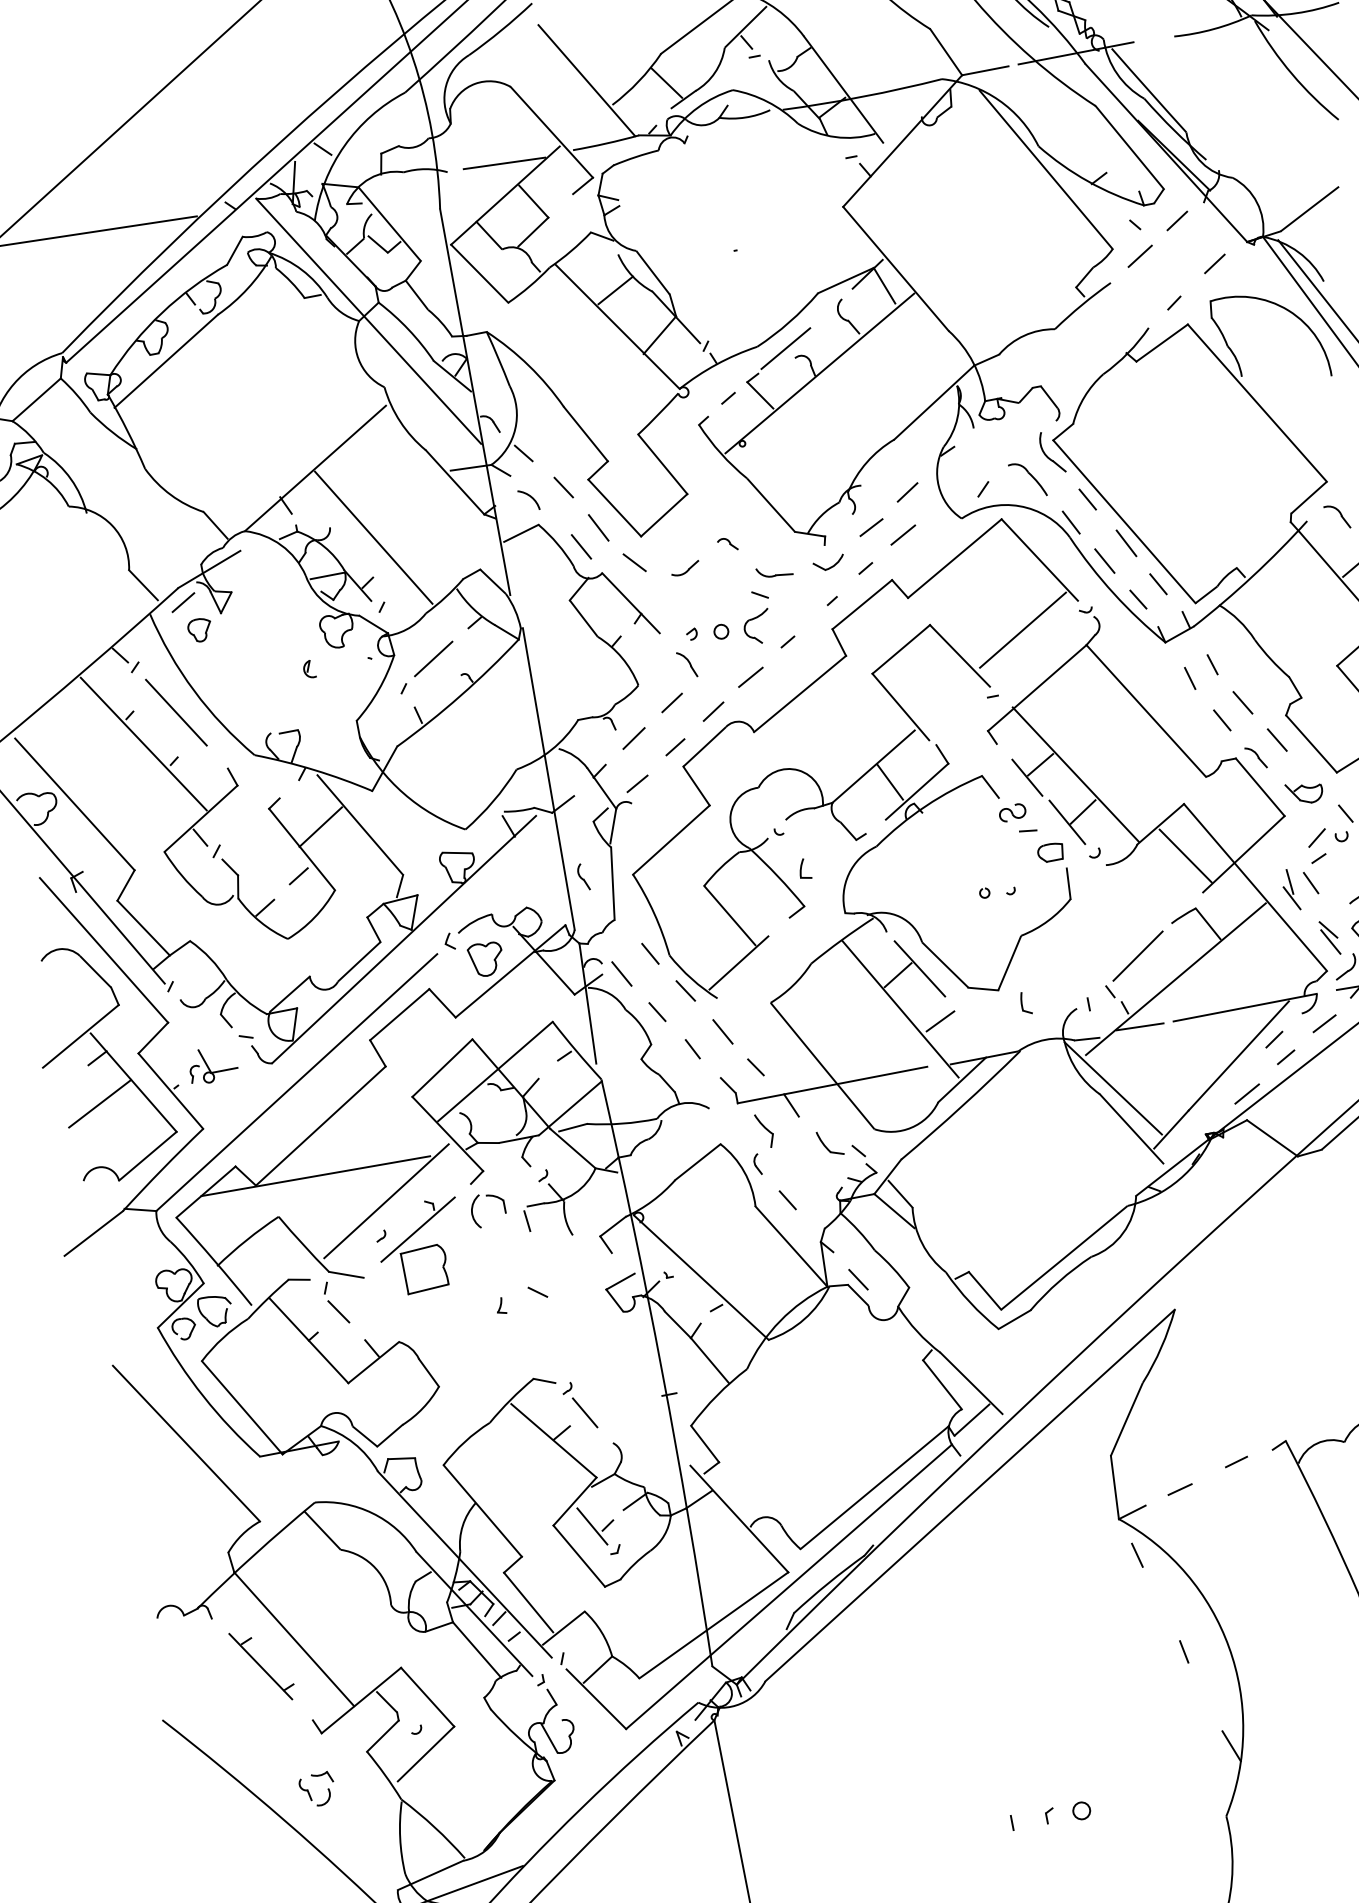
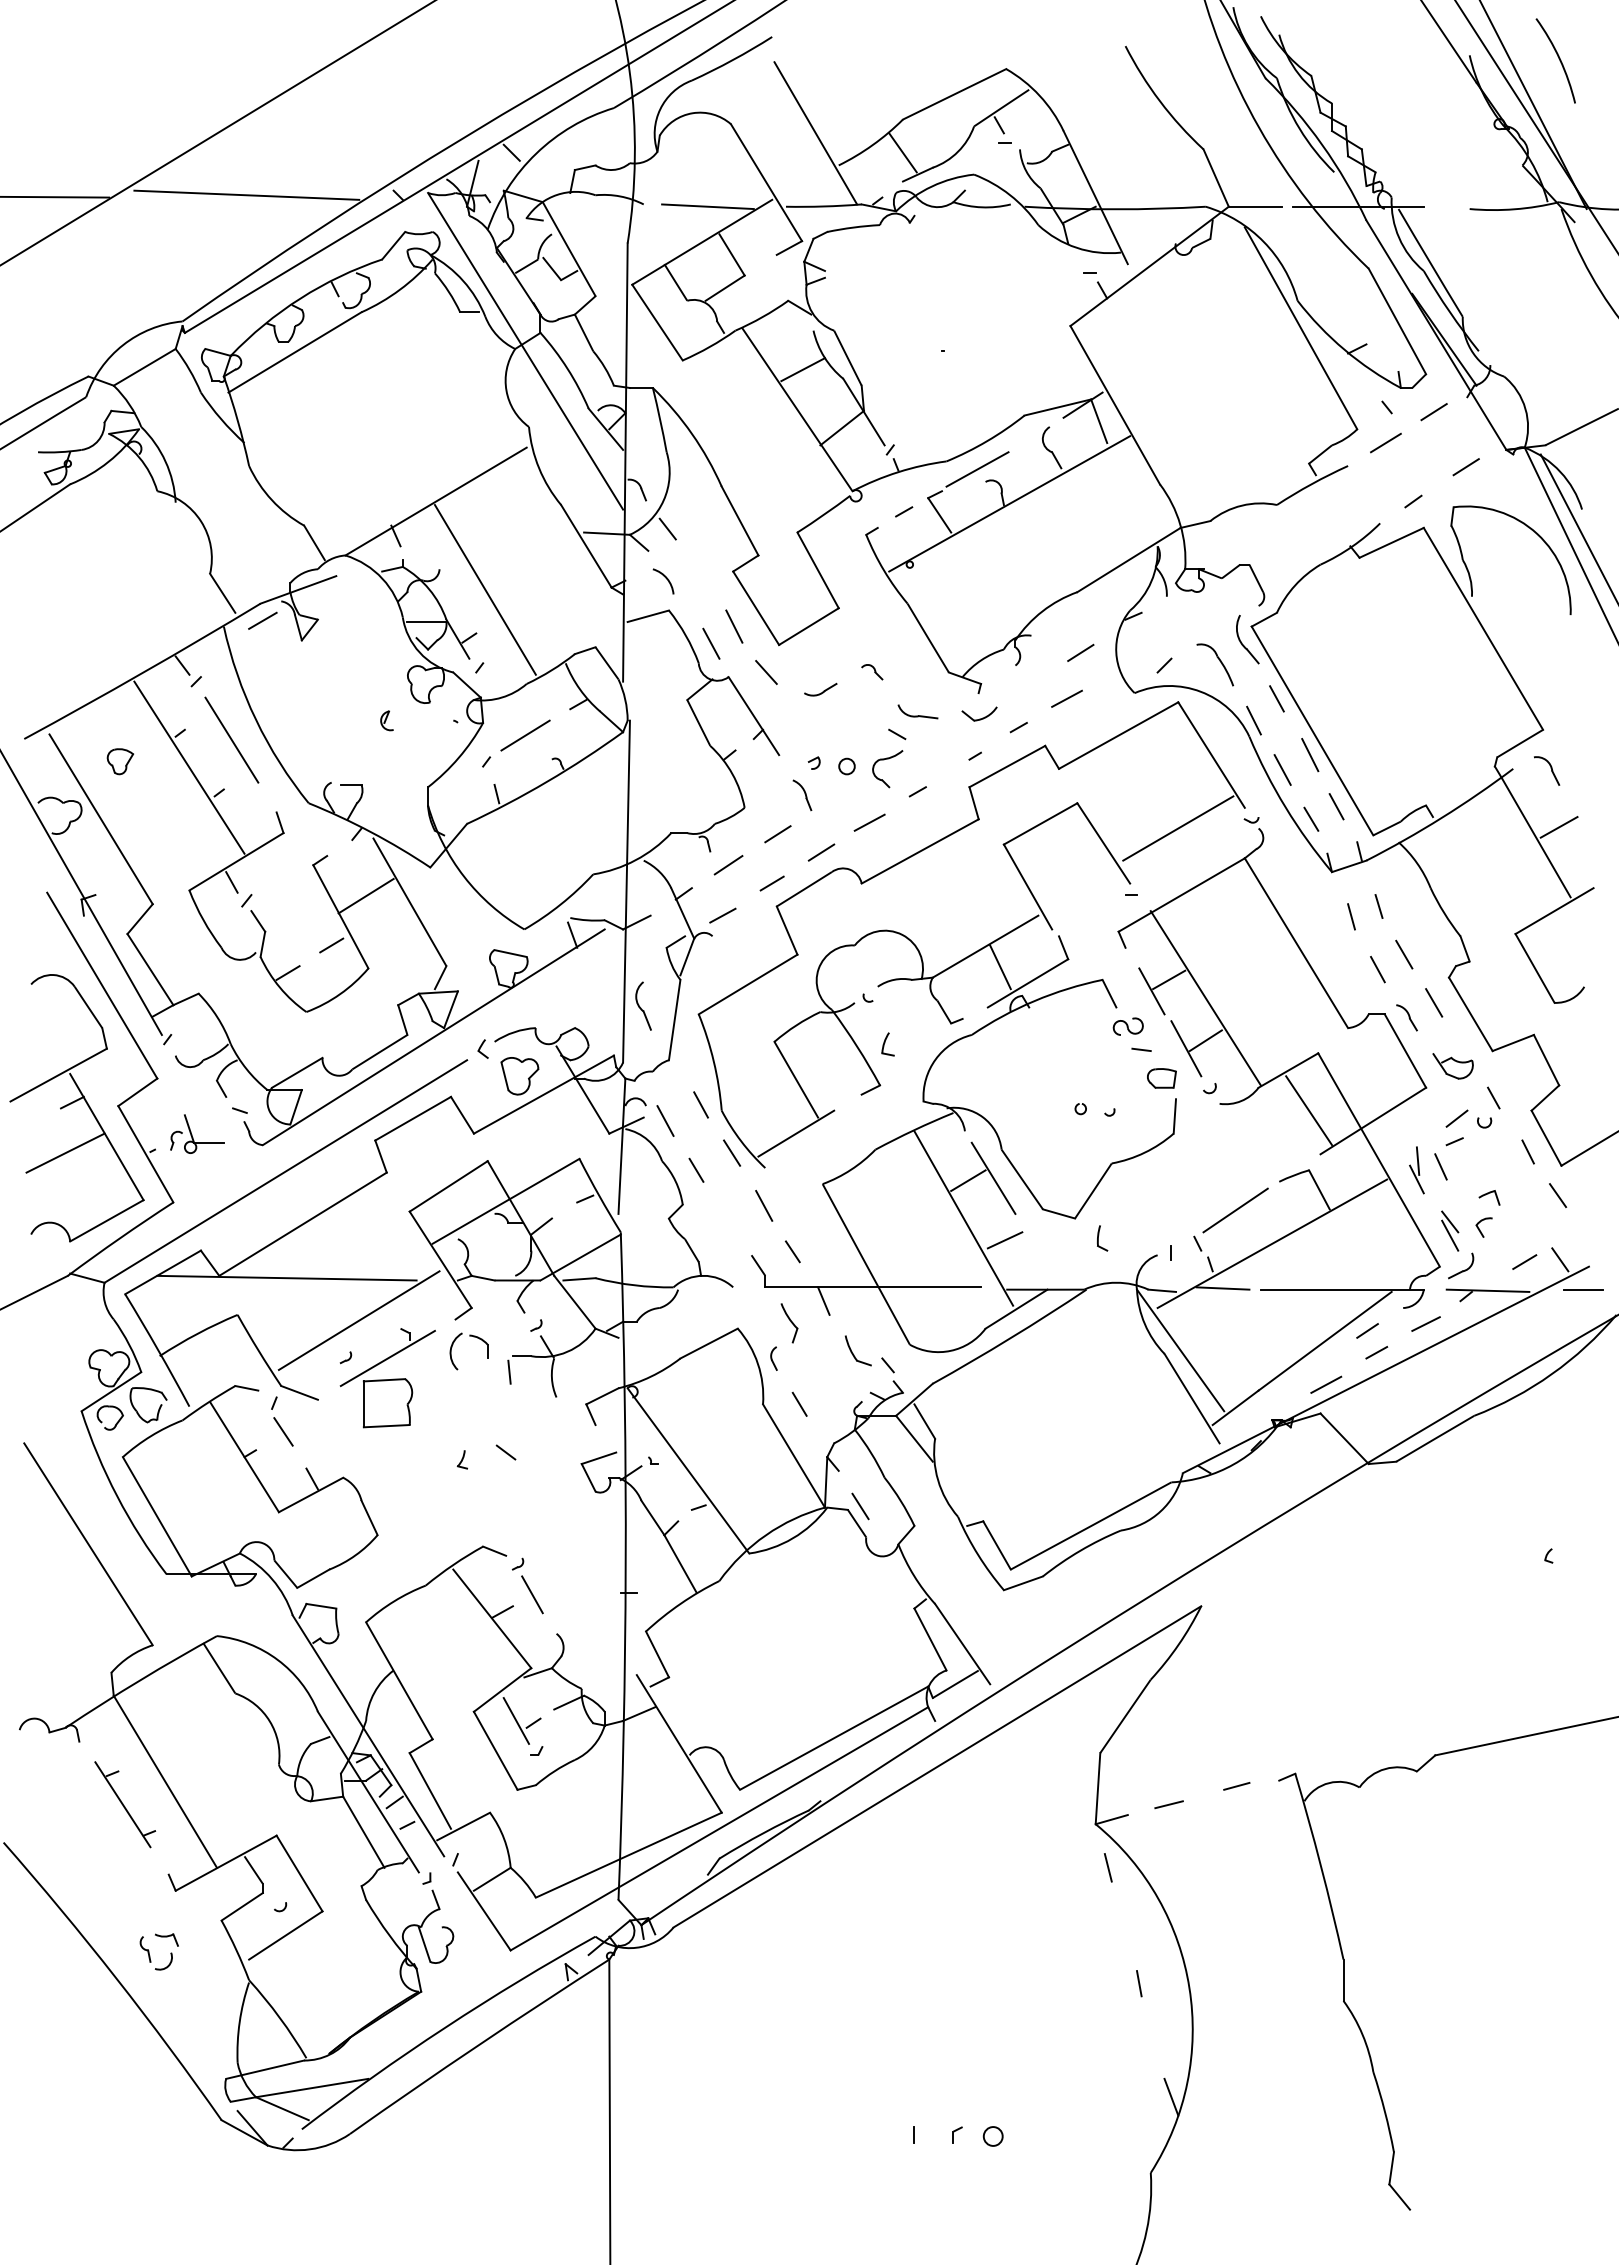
line: (563, 487) -> (704, 574), removed
line: (871, 527) -> (1033, 683), removed
part: (200, 630) -> (120, 761), moved
part: (583, 877) -> (643, 1006), size x1.6
line: (692, 1049) -> (727, 1218), removed

